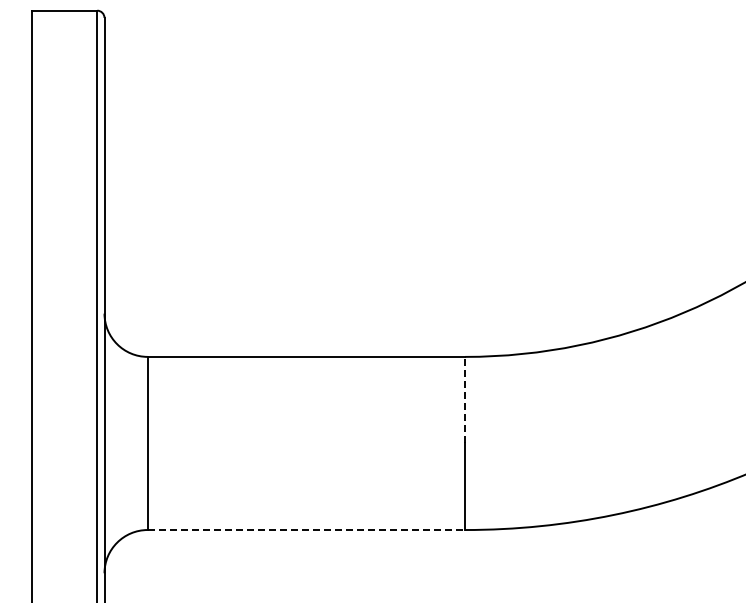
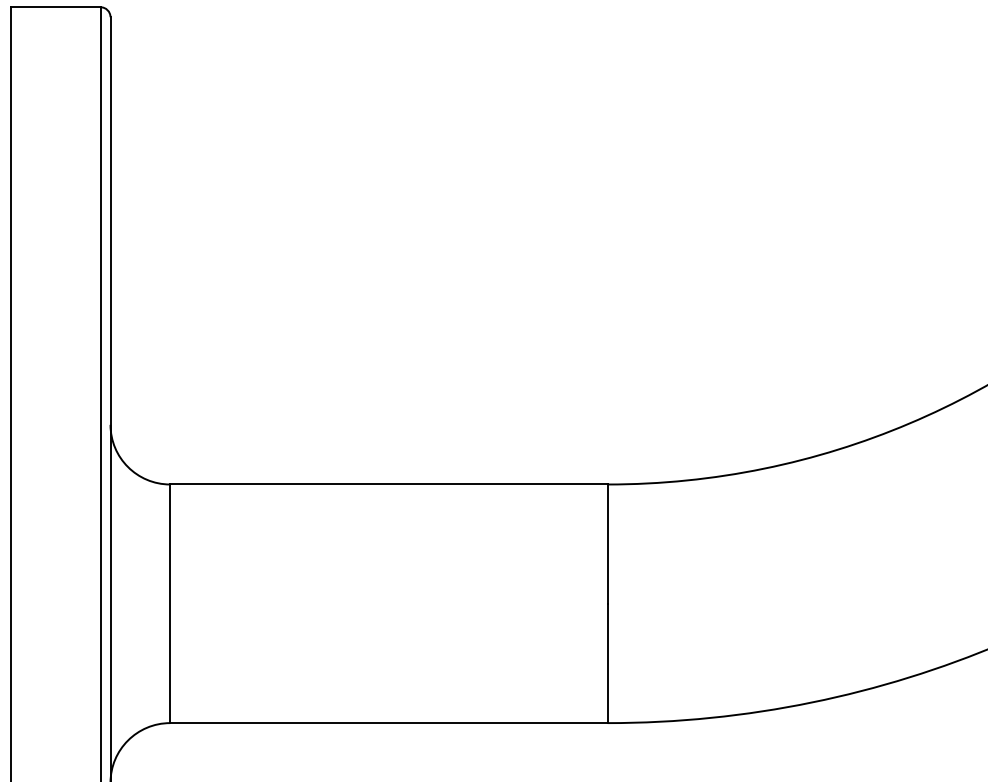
line: (465, 399) -> (608, 543), dashed -> solid
line: (306, 530) -> (388, 723), dashed -> solid

